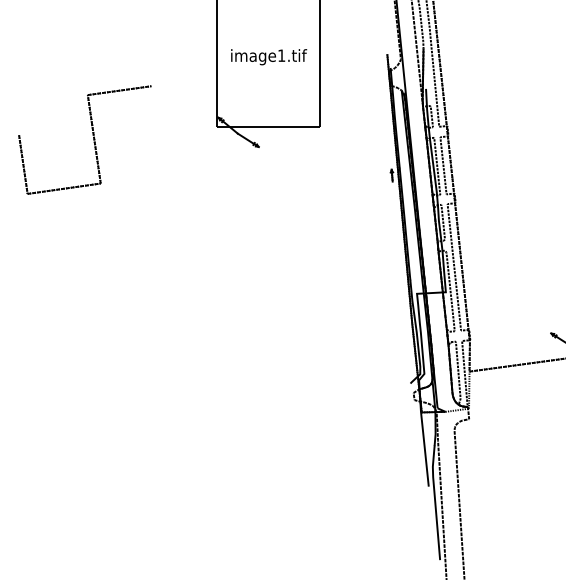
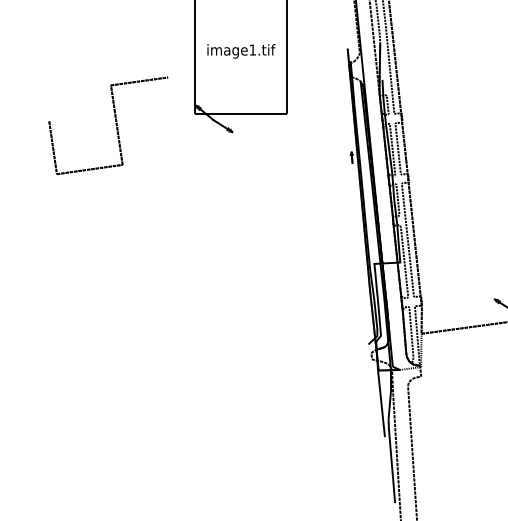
part: (92, 135) -> (115, 121), moved

